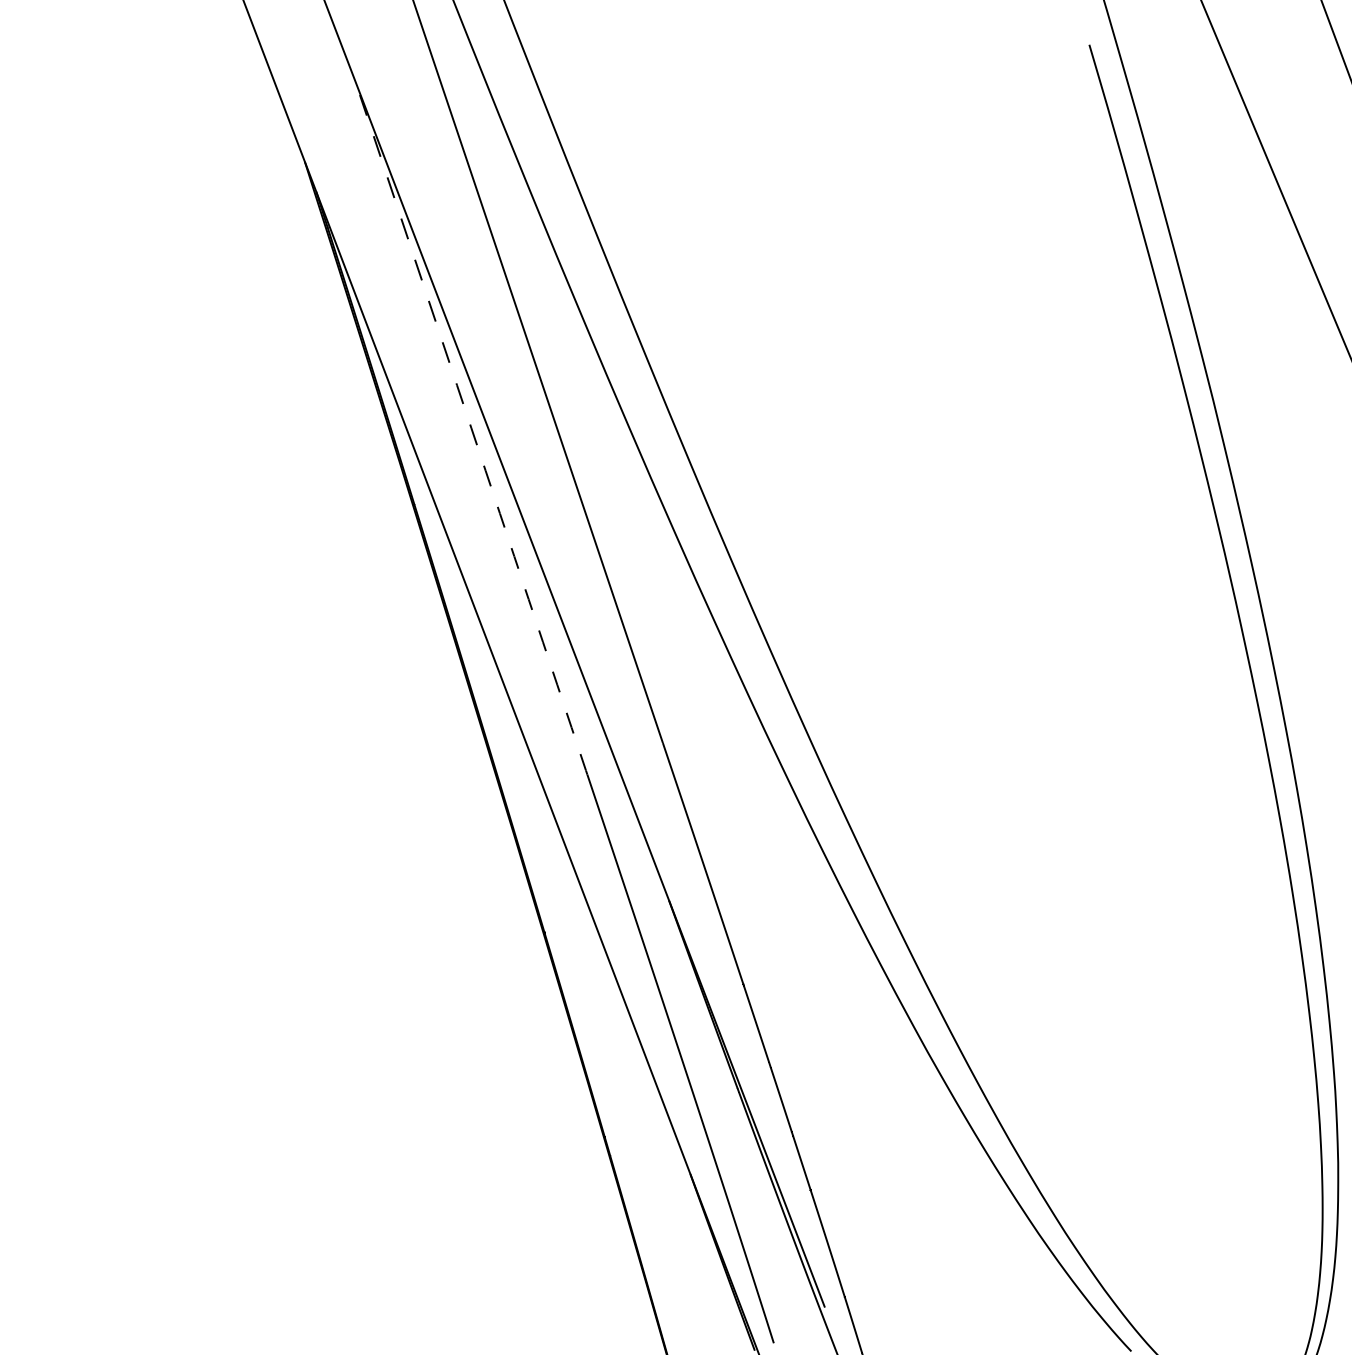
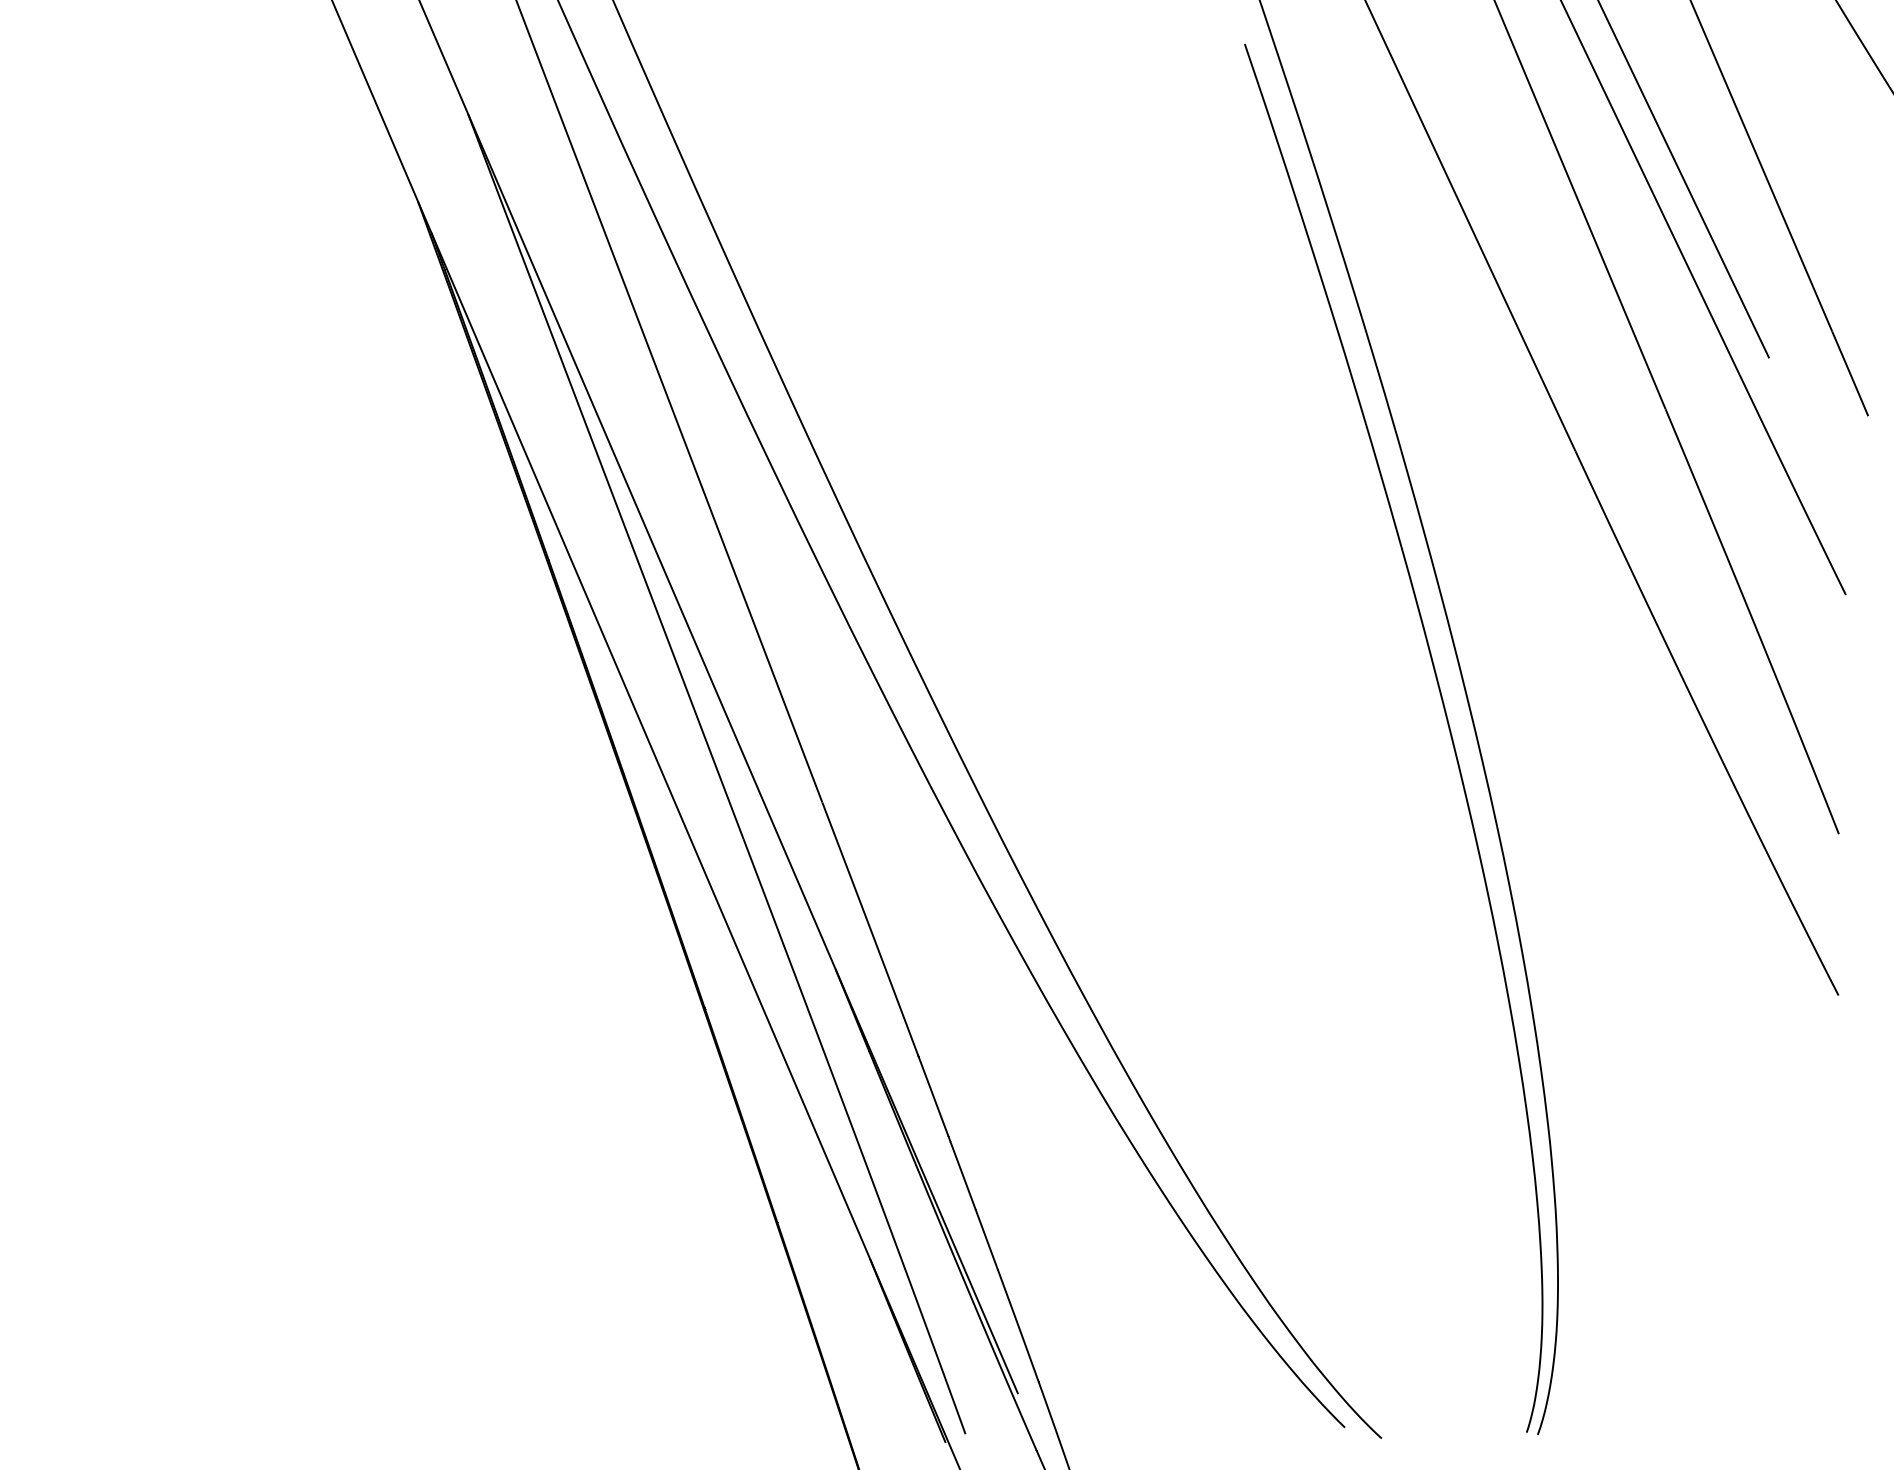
line: (471, 427) -> (605, 476), dashed -> solid

